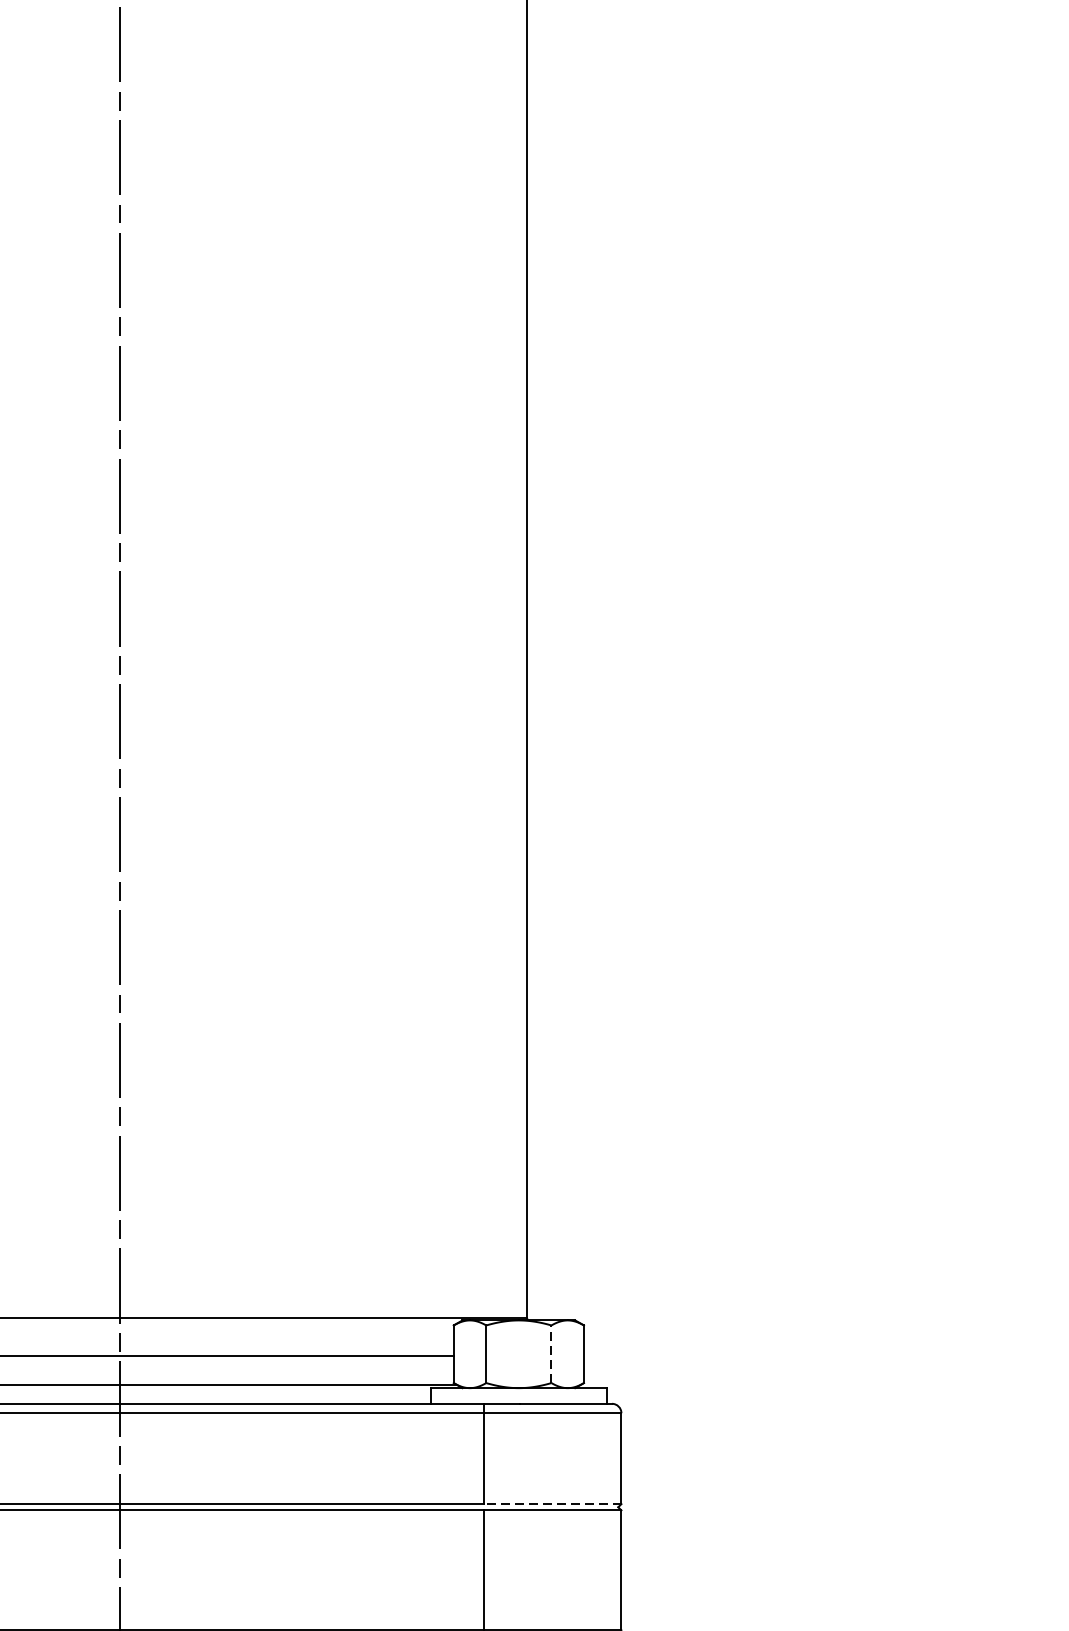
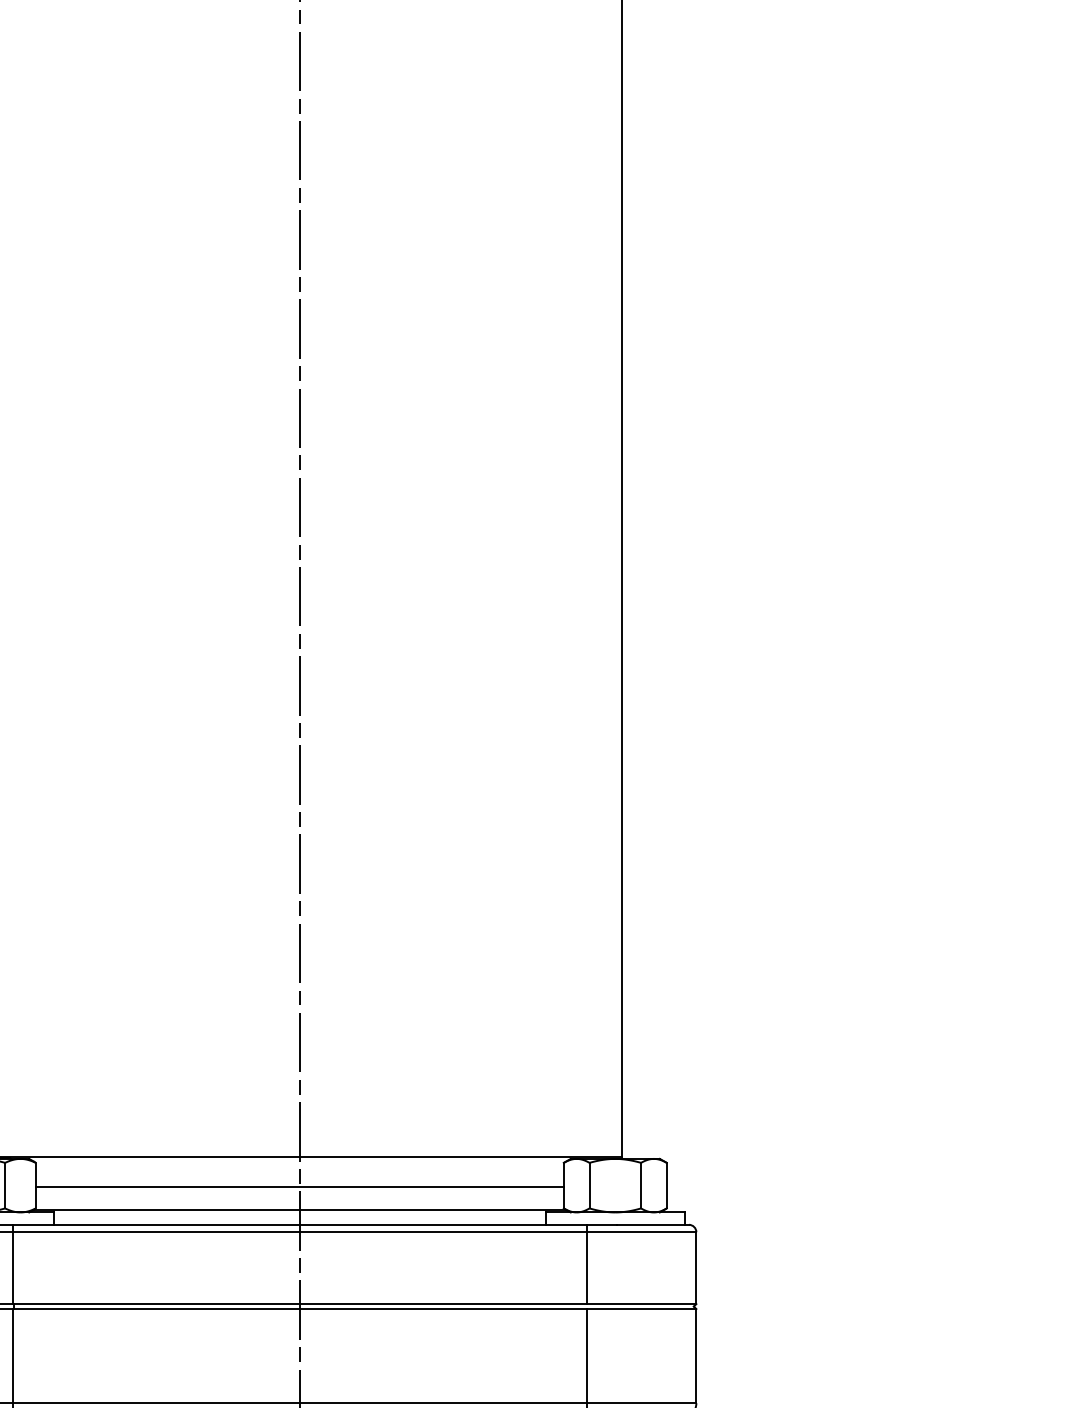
line: (551, 1354) -> (641, 1185), dashed -> solid
line: (551, 1504) -> (641, 1304), dashed -> solid

